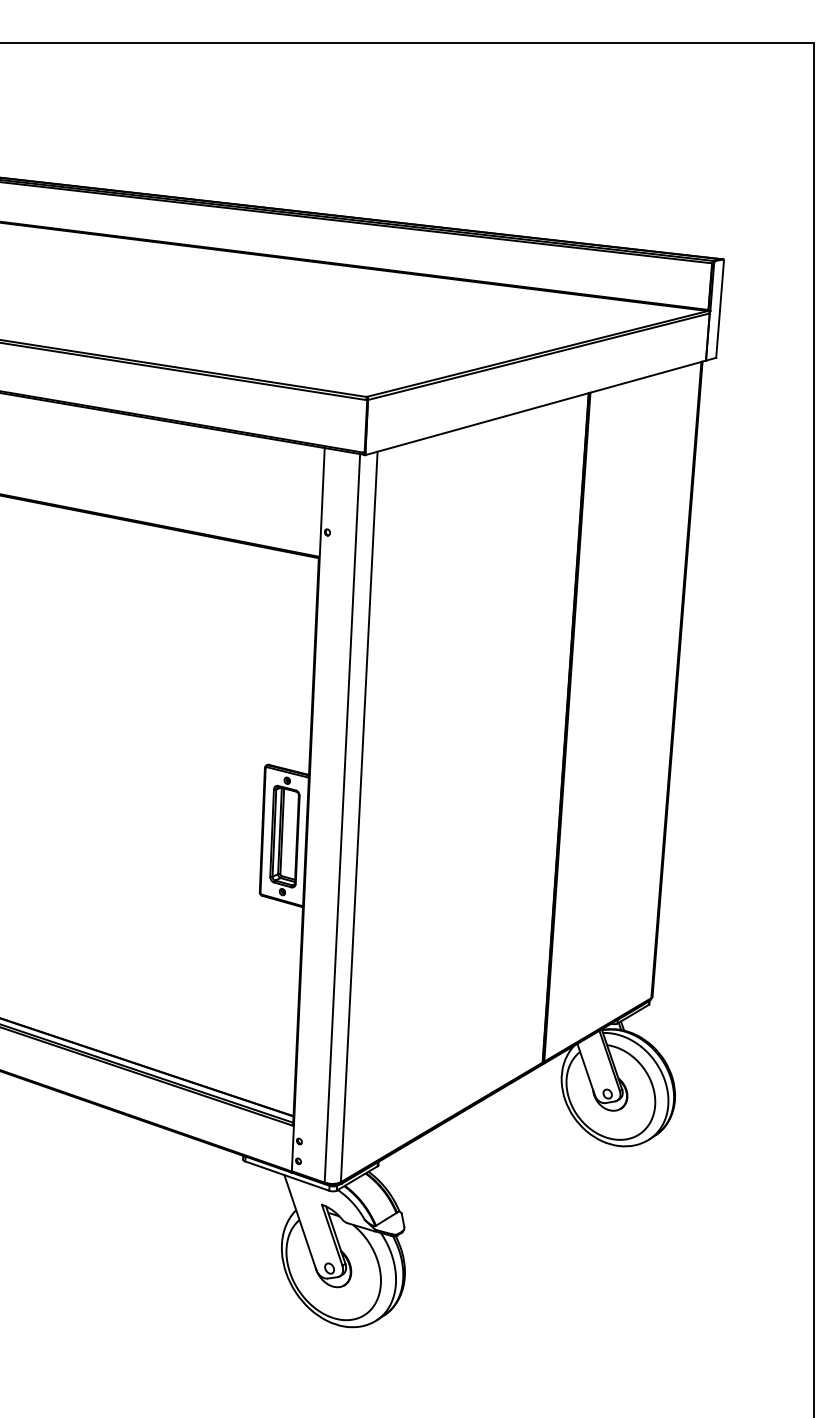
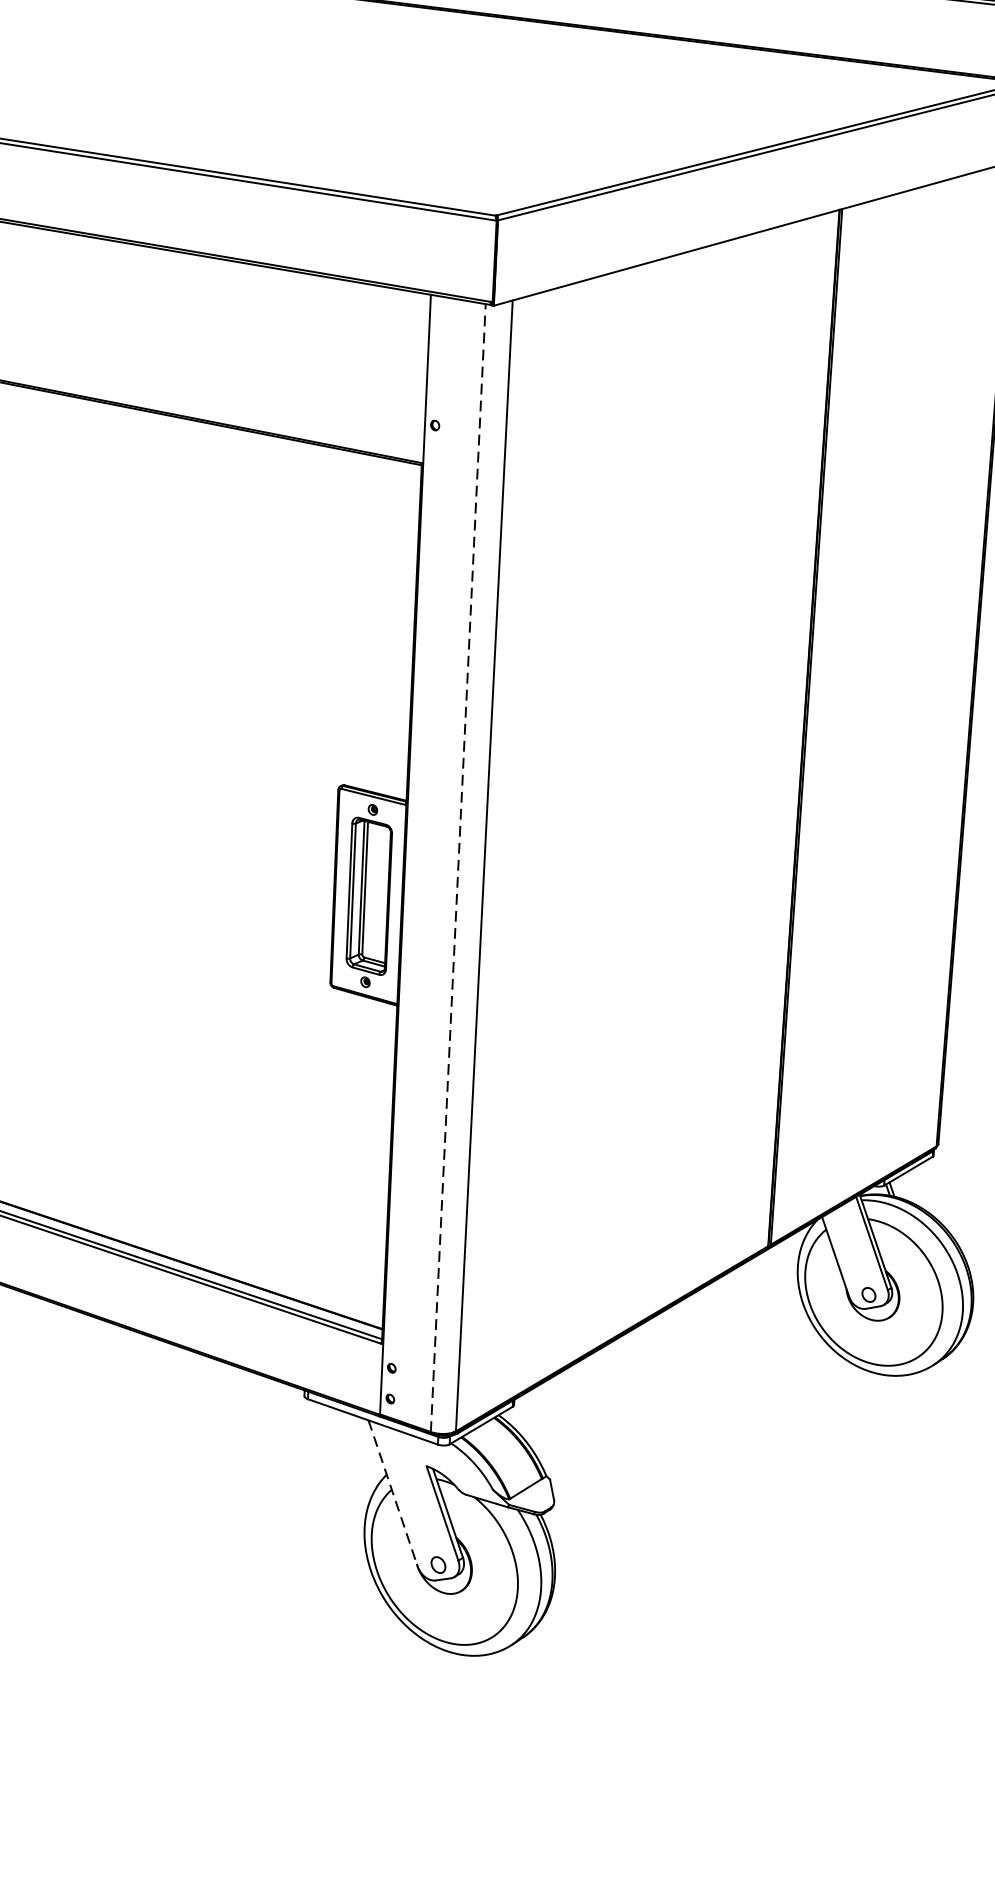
line: (342, 818) -> (458, 868), solid -> dashed
line: (300, 1222) -> (393, 1493), solid -> dashed

